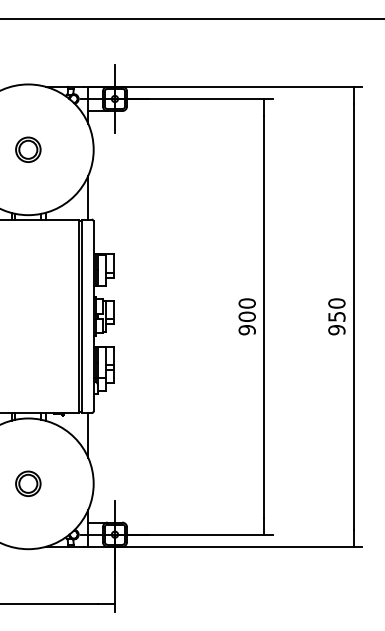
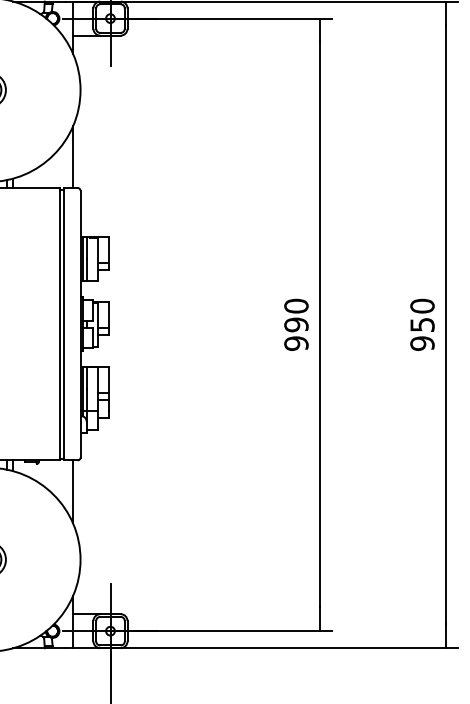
text: (246, 316) -> (295, 324), 900 -> 990

